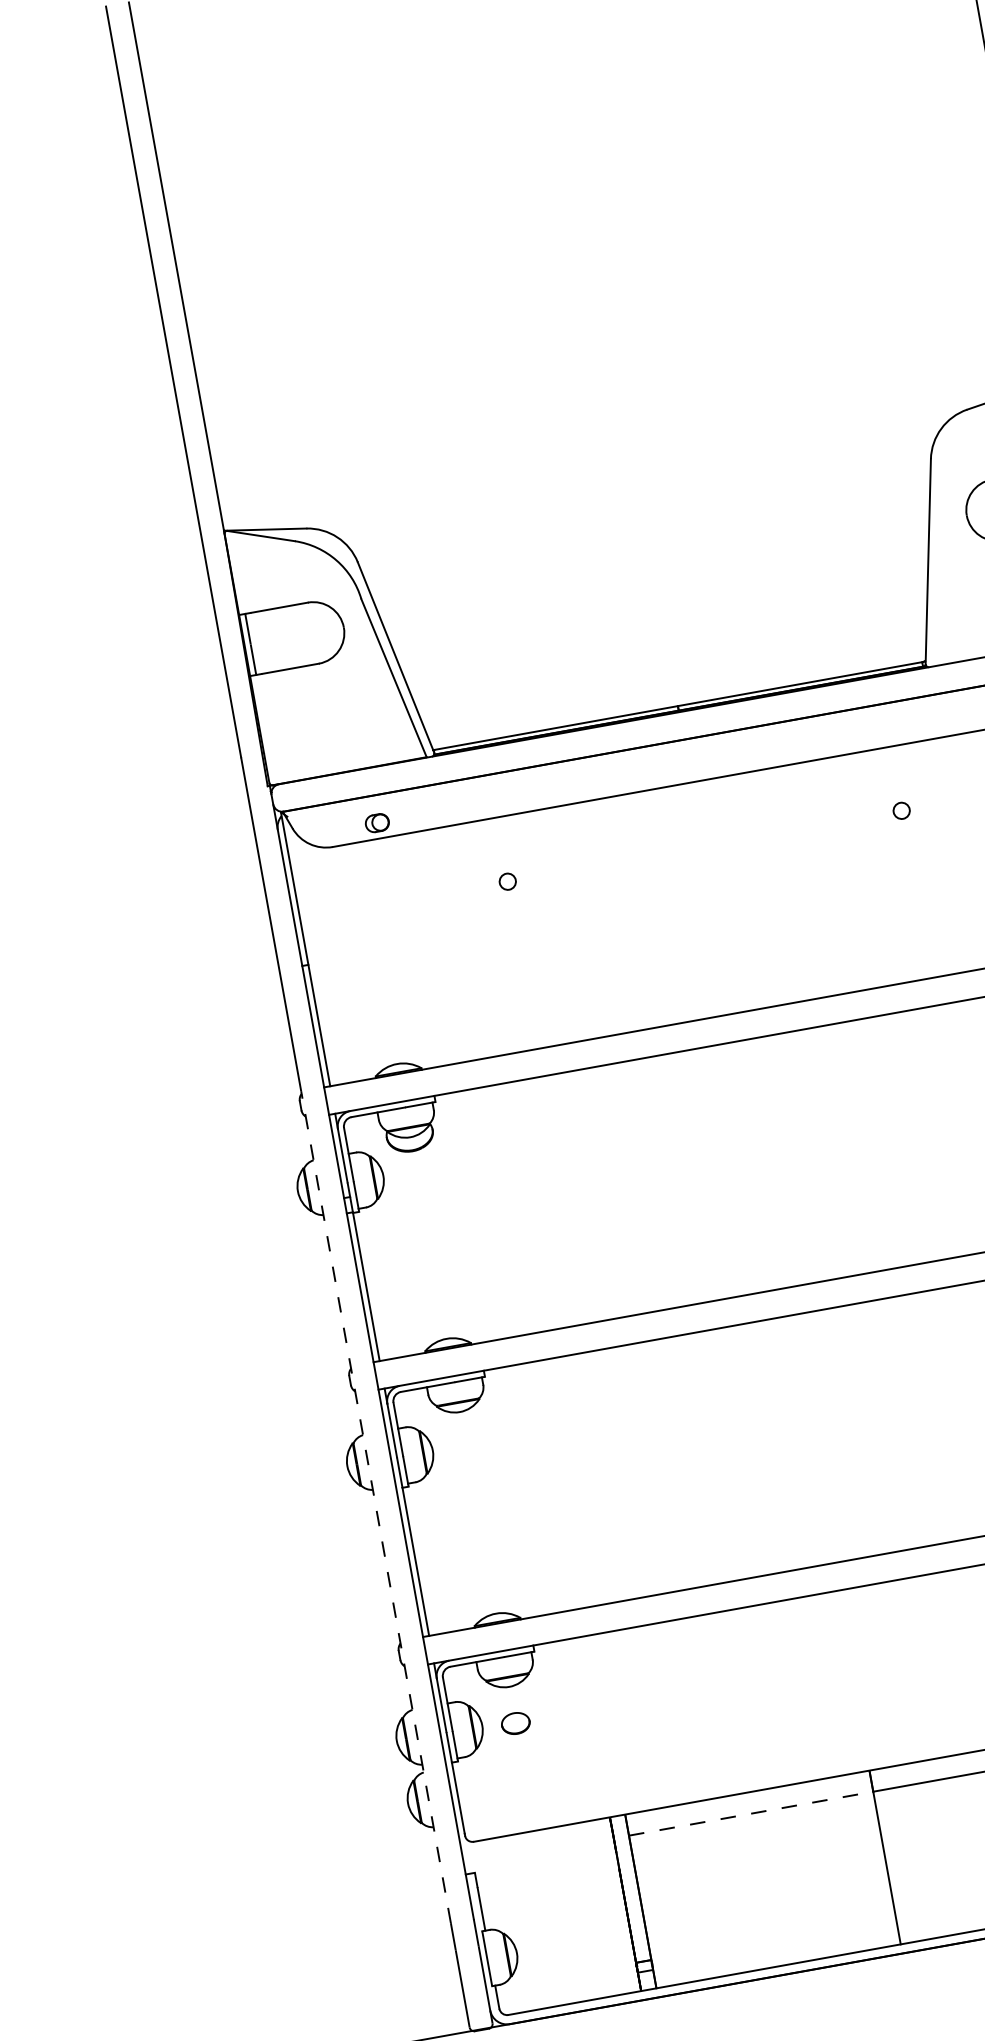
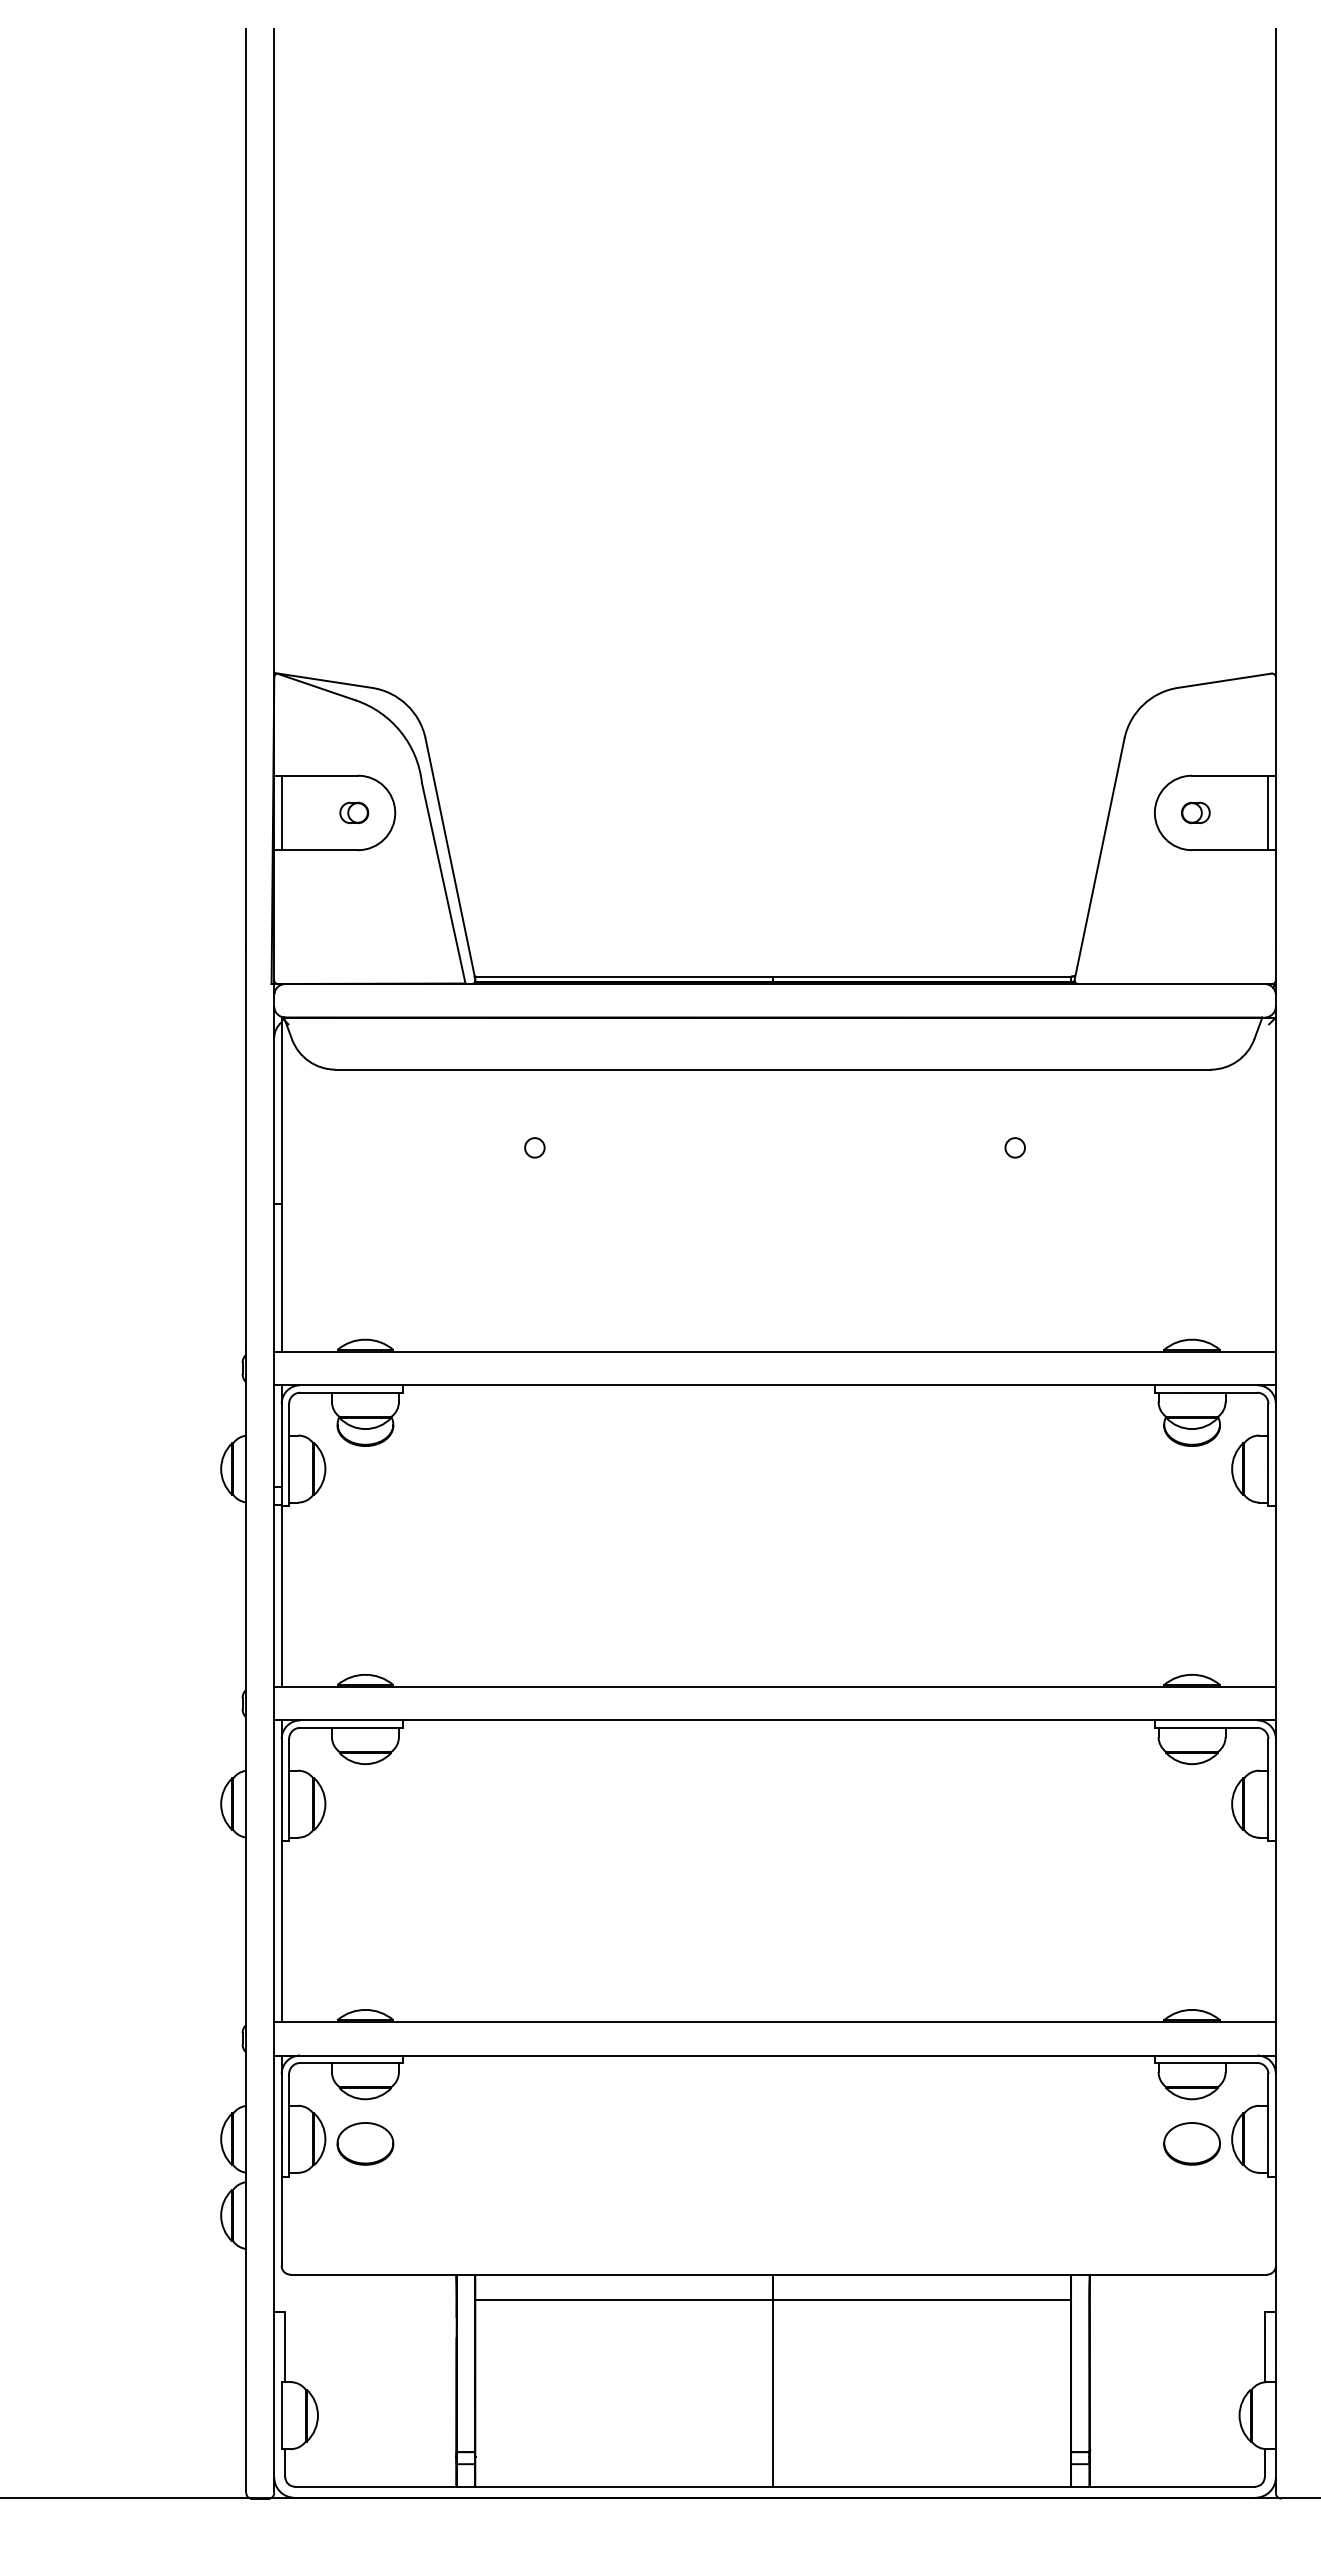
part: (377, 822) -> (354, 812), moved
line: (376, 1507) -> (246, 1858), dashed -> solid
part: (515, 1723) -> (365, 2143), size x1.67
line: (751, 1813) -> (624, 2300), dashed -> solid

